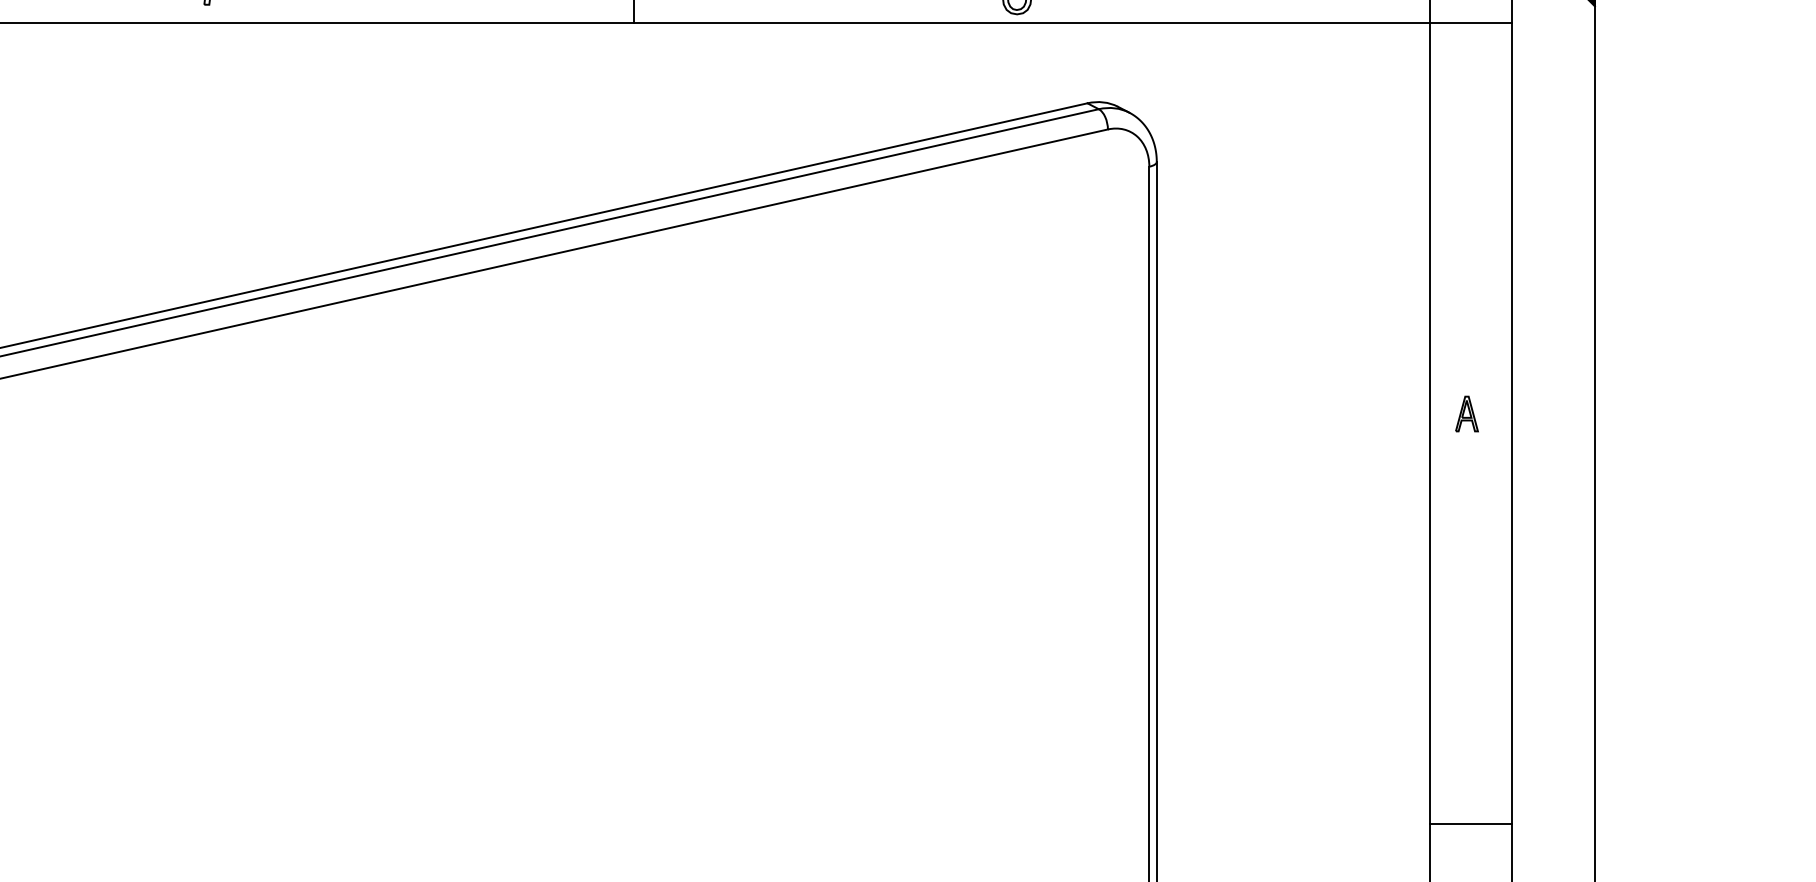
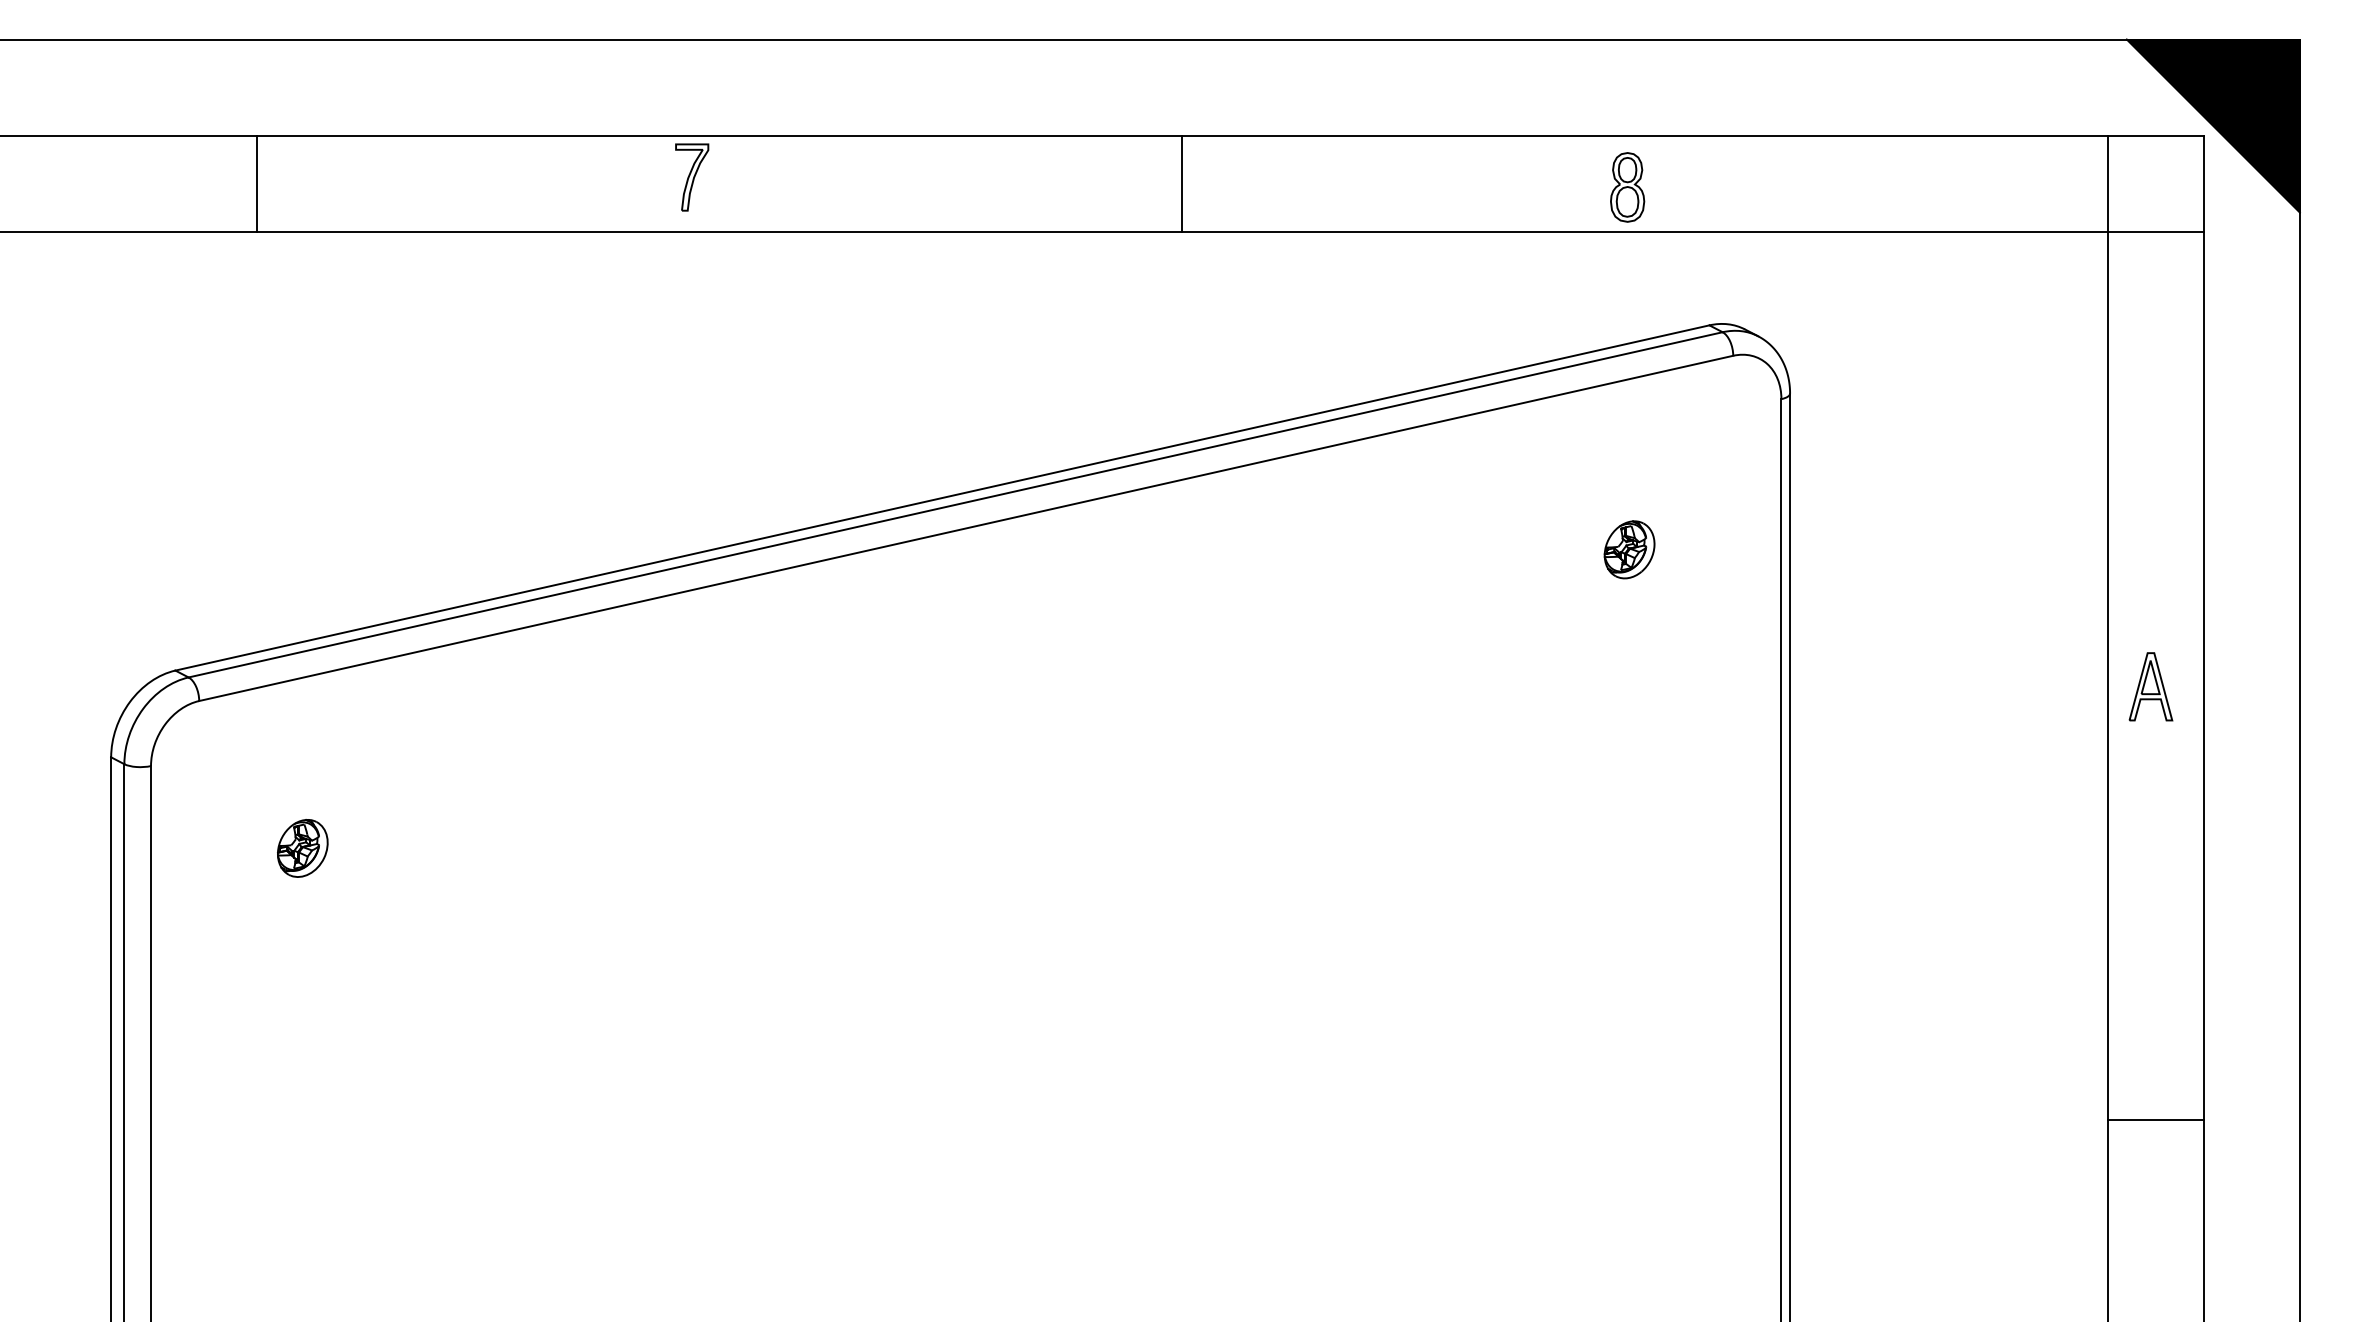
part: (1018, 295) -> (1629, 549), added
part: (1466, 413) -> (2150, 686), size x1.67
line: (1470, 823) -> (2155, 1119), moved

